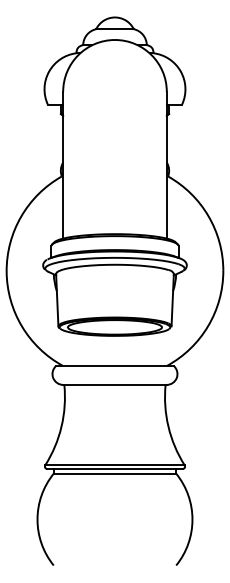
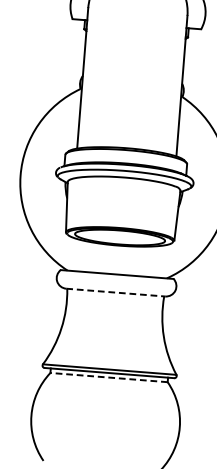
line: (114, 384) -> (115, 292), solid -> dashed
line: (114, 473) -> (108, 377), solid -> dashed

